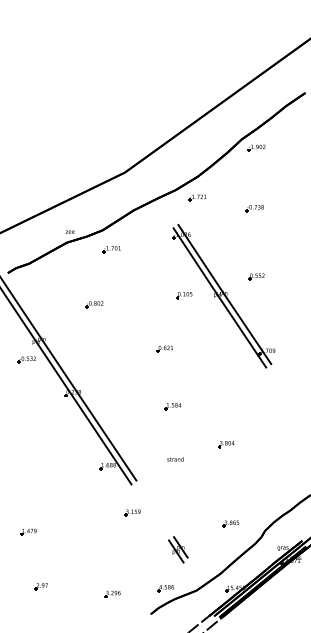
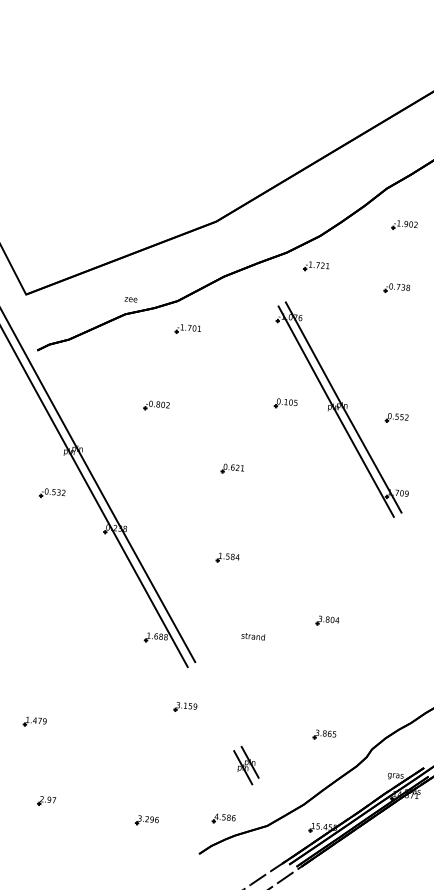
part: (256, 147) -> (404, 224), moved
part: (256, 276) -> (396, 417), moved
part: (164, 348) -> (231, 468), moved
part: (26, 359) -> (51, 492), moved
part: (172, 406) -> (227, 558), moved

